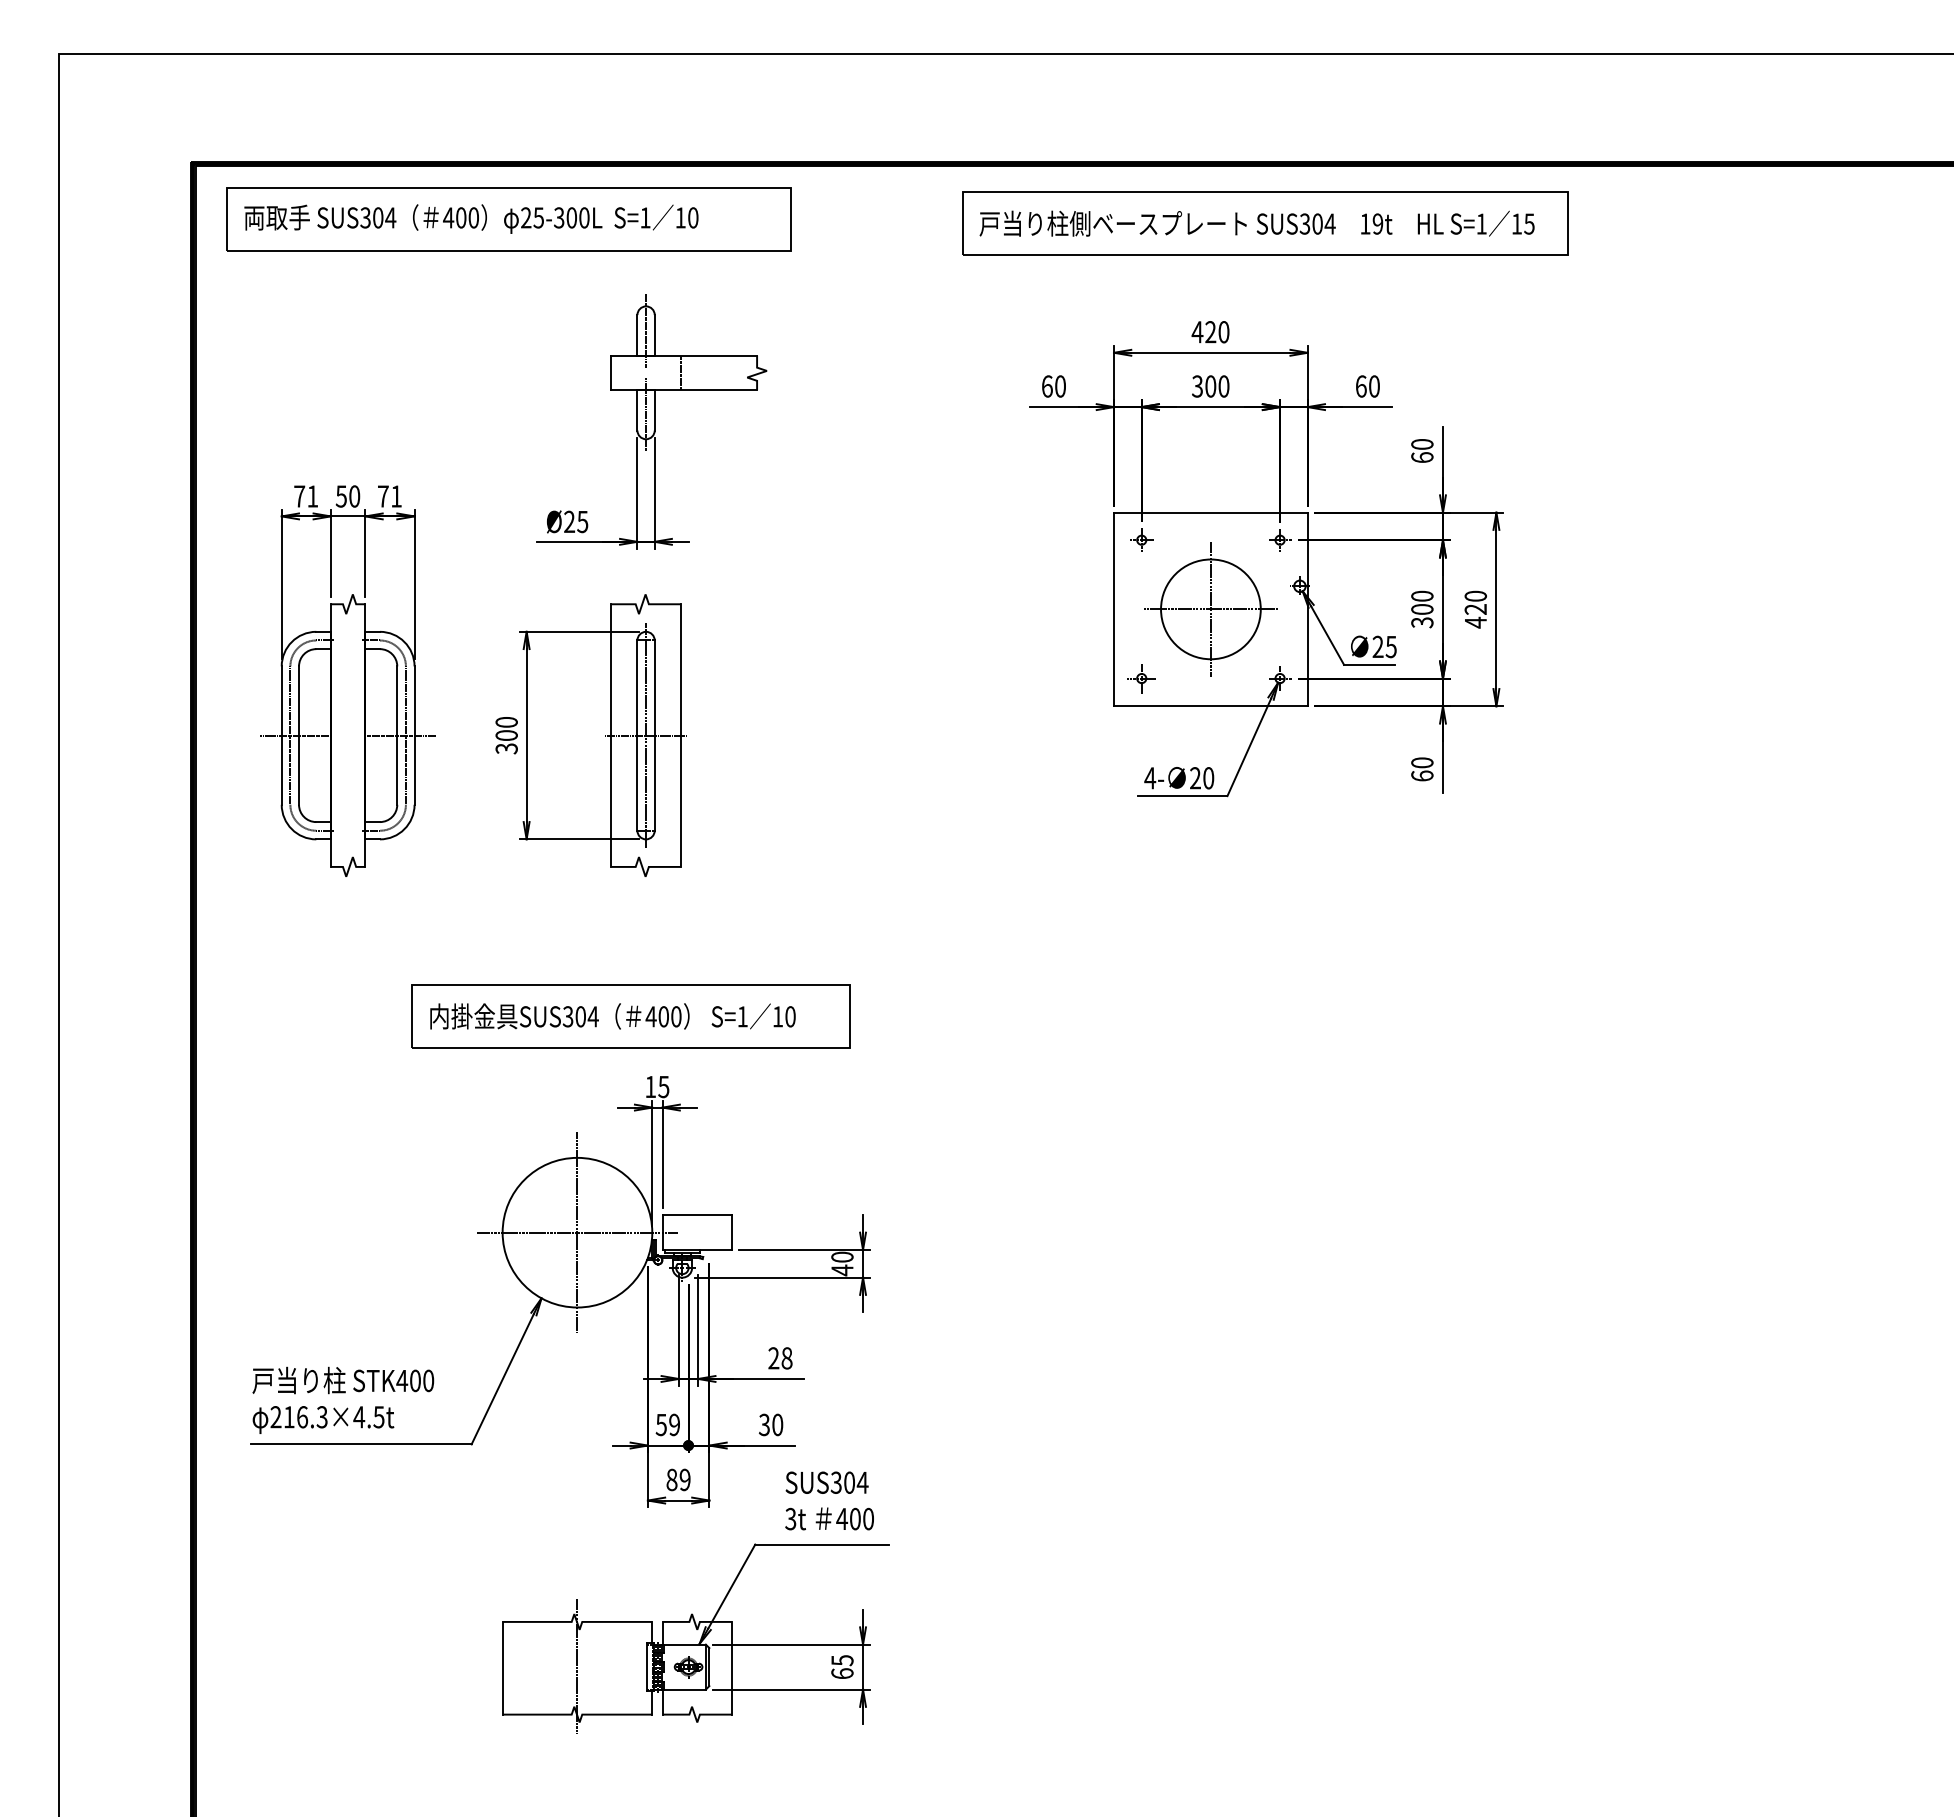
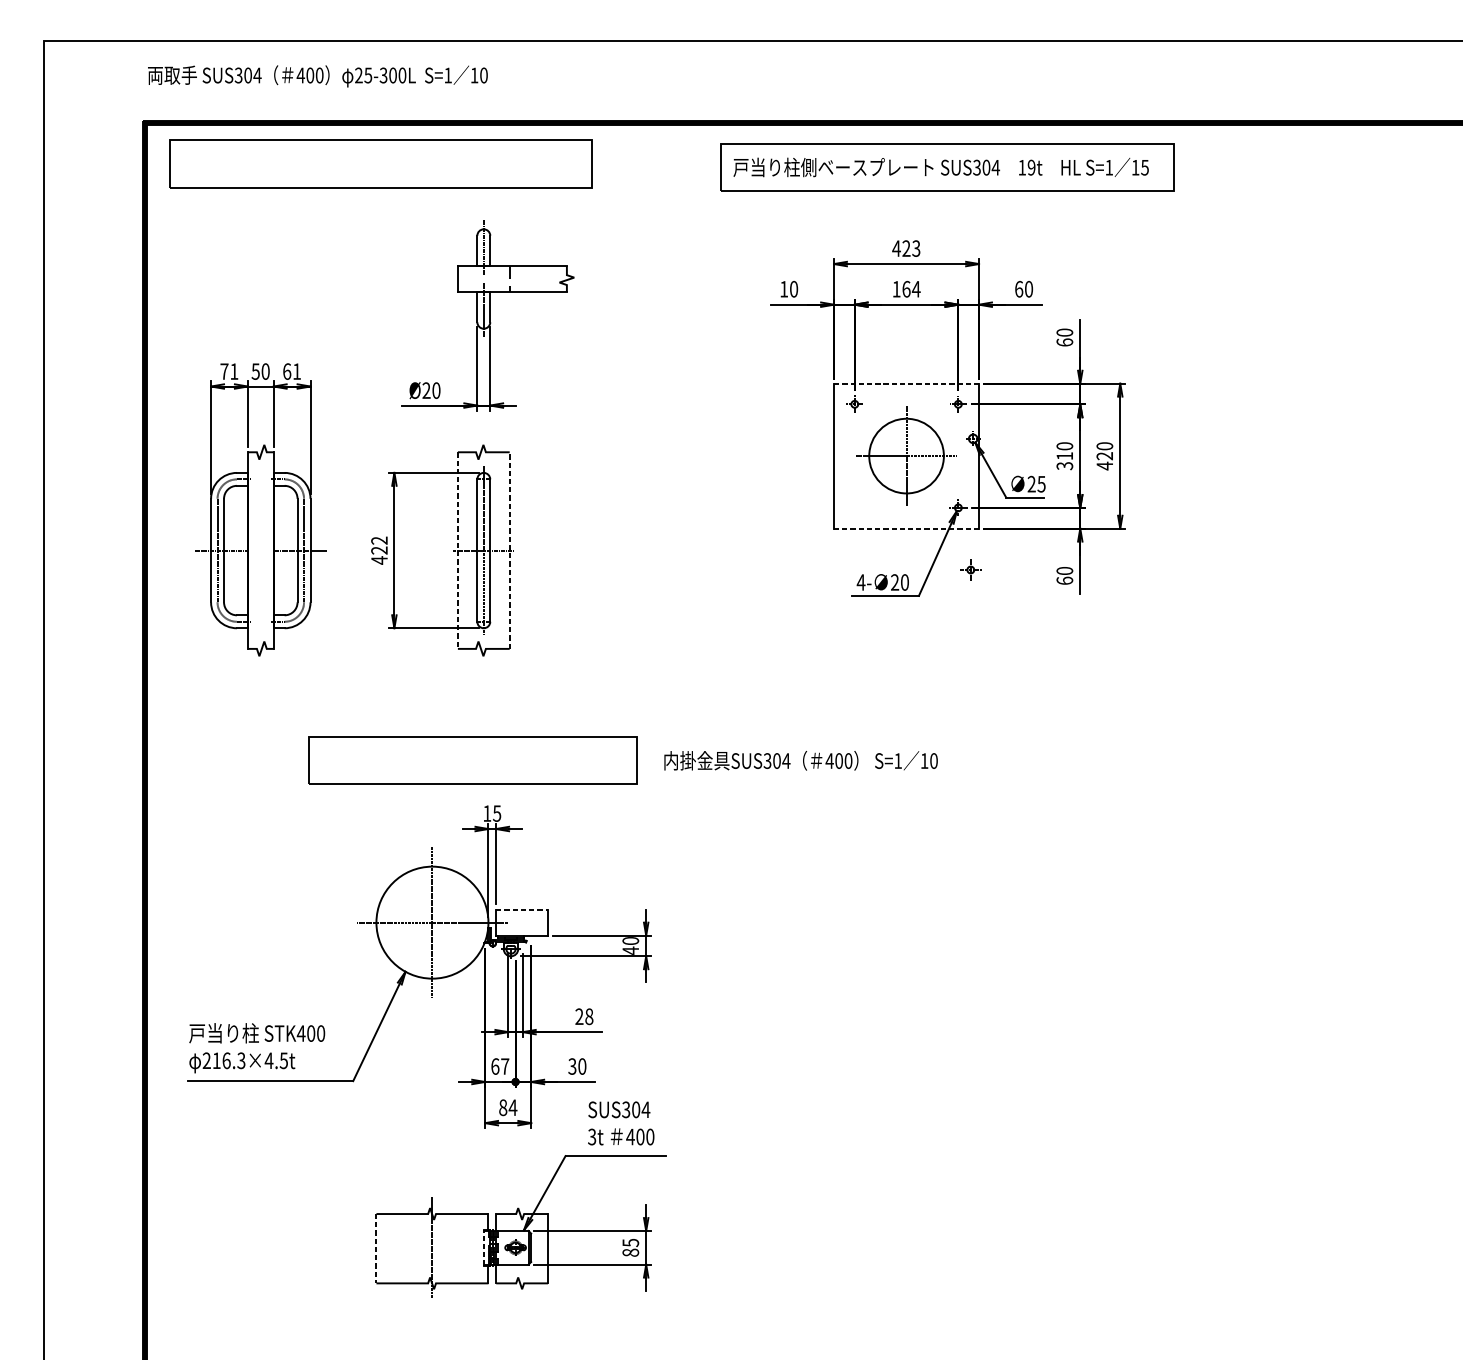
text: (471, 218) -> (317, 75), moved
text: (1223, 332) -> (916, 248), 420 -> 423
text: (1047, 386) -> (784, 289), 60 -> 10
text: (1210, 386) -> (906, 289), 300 -> 164
text: (383, 496) -> (287, 371), 71 -> 61
line: (1210, 512) -> (906, 383), solid -> dashed
text: (582, 521) -> (436, 390), Ø25 -> Ø20
text: (1422, 609) -> (1064, 456), 300 -> 310
part: (1141, 678) -> (970, 569), moved
line: (1210, 706) -> (906, 528), solid -> dashed
text: (506, 735) -> (379, 550), 300 -> 422
line: (680, 735) -> (509, 550), solid -> dashed
line: (611, 736) -> (457, 551), solid -> dashed
text: (612, 1016) -> (800, 760), moved
line: (697, 1215) -> (522, 909), solid -> dashed
text: (667, 1424) -> (499, 1066), 59 -> 67
text: (685, 1479) -> (513, 1107), 89 -> 84
line: (646, 1667) -> (484, 1248), solid -> dashed
line: (502, 1668) -> (376, 1248), solid -> dashed
text: (842, 1673) -> (630, 1252), 65 -> 85

